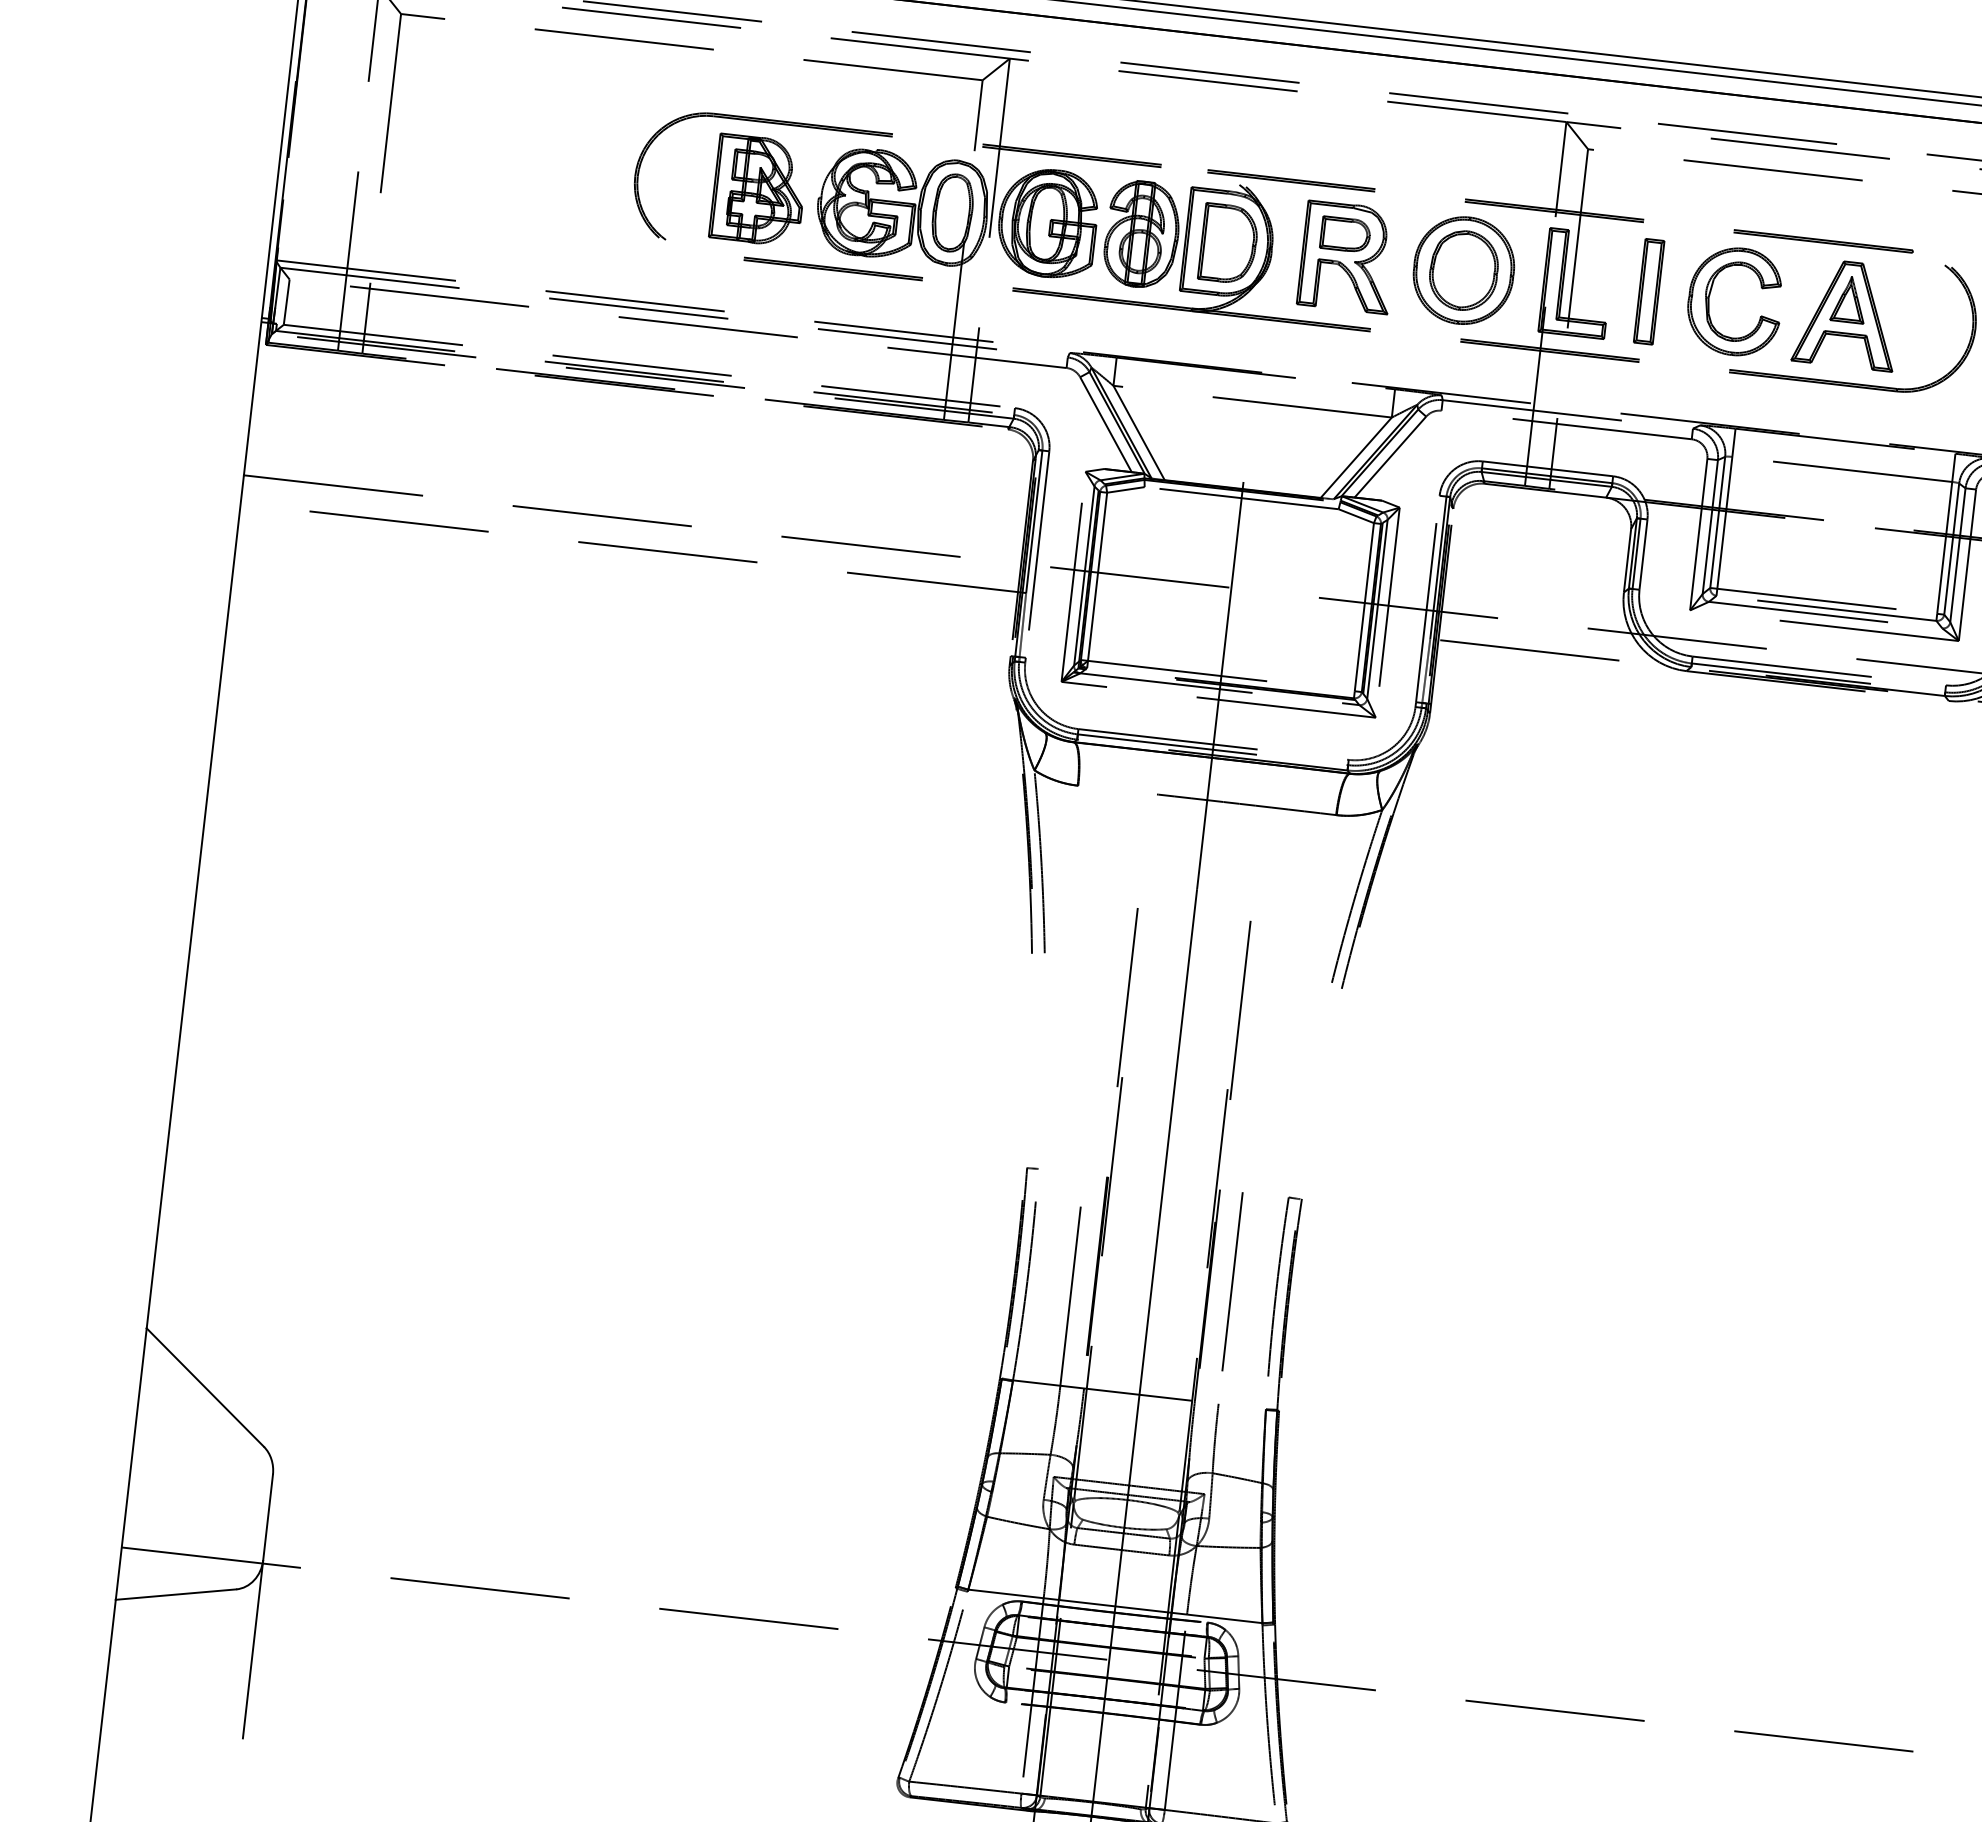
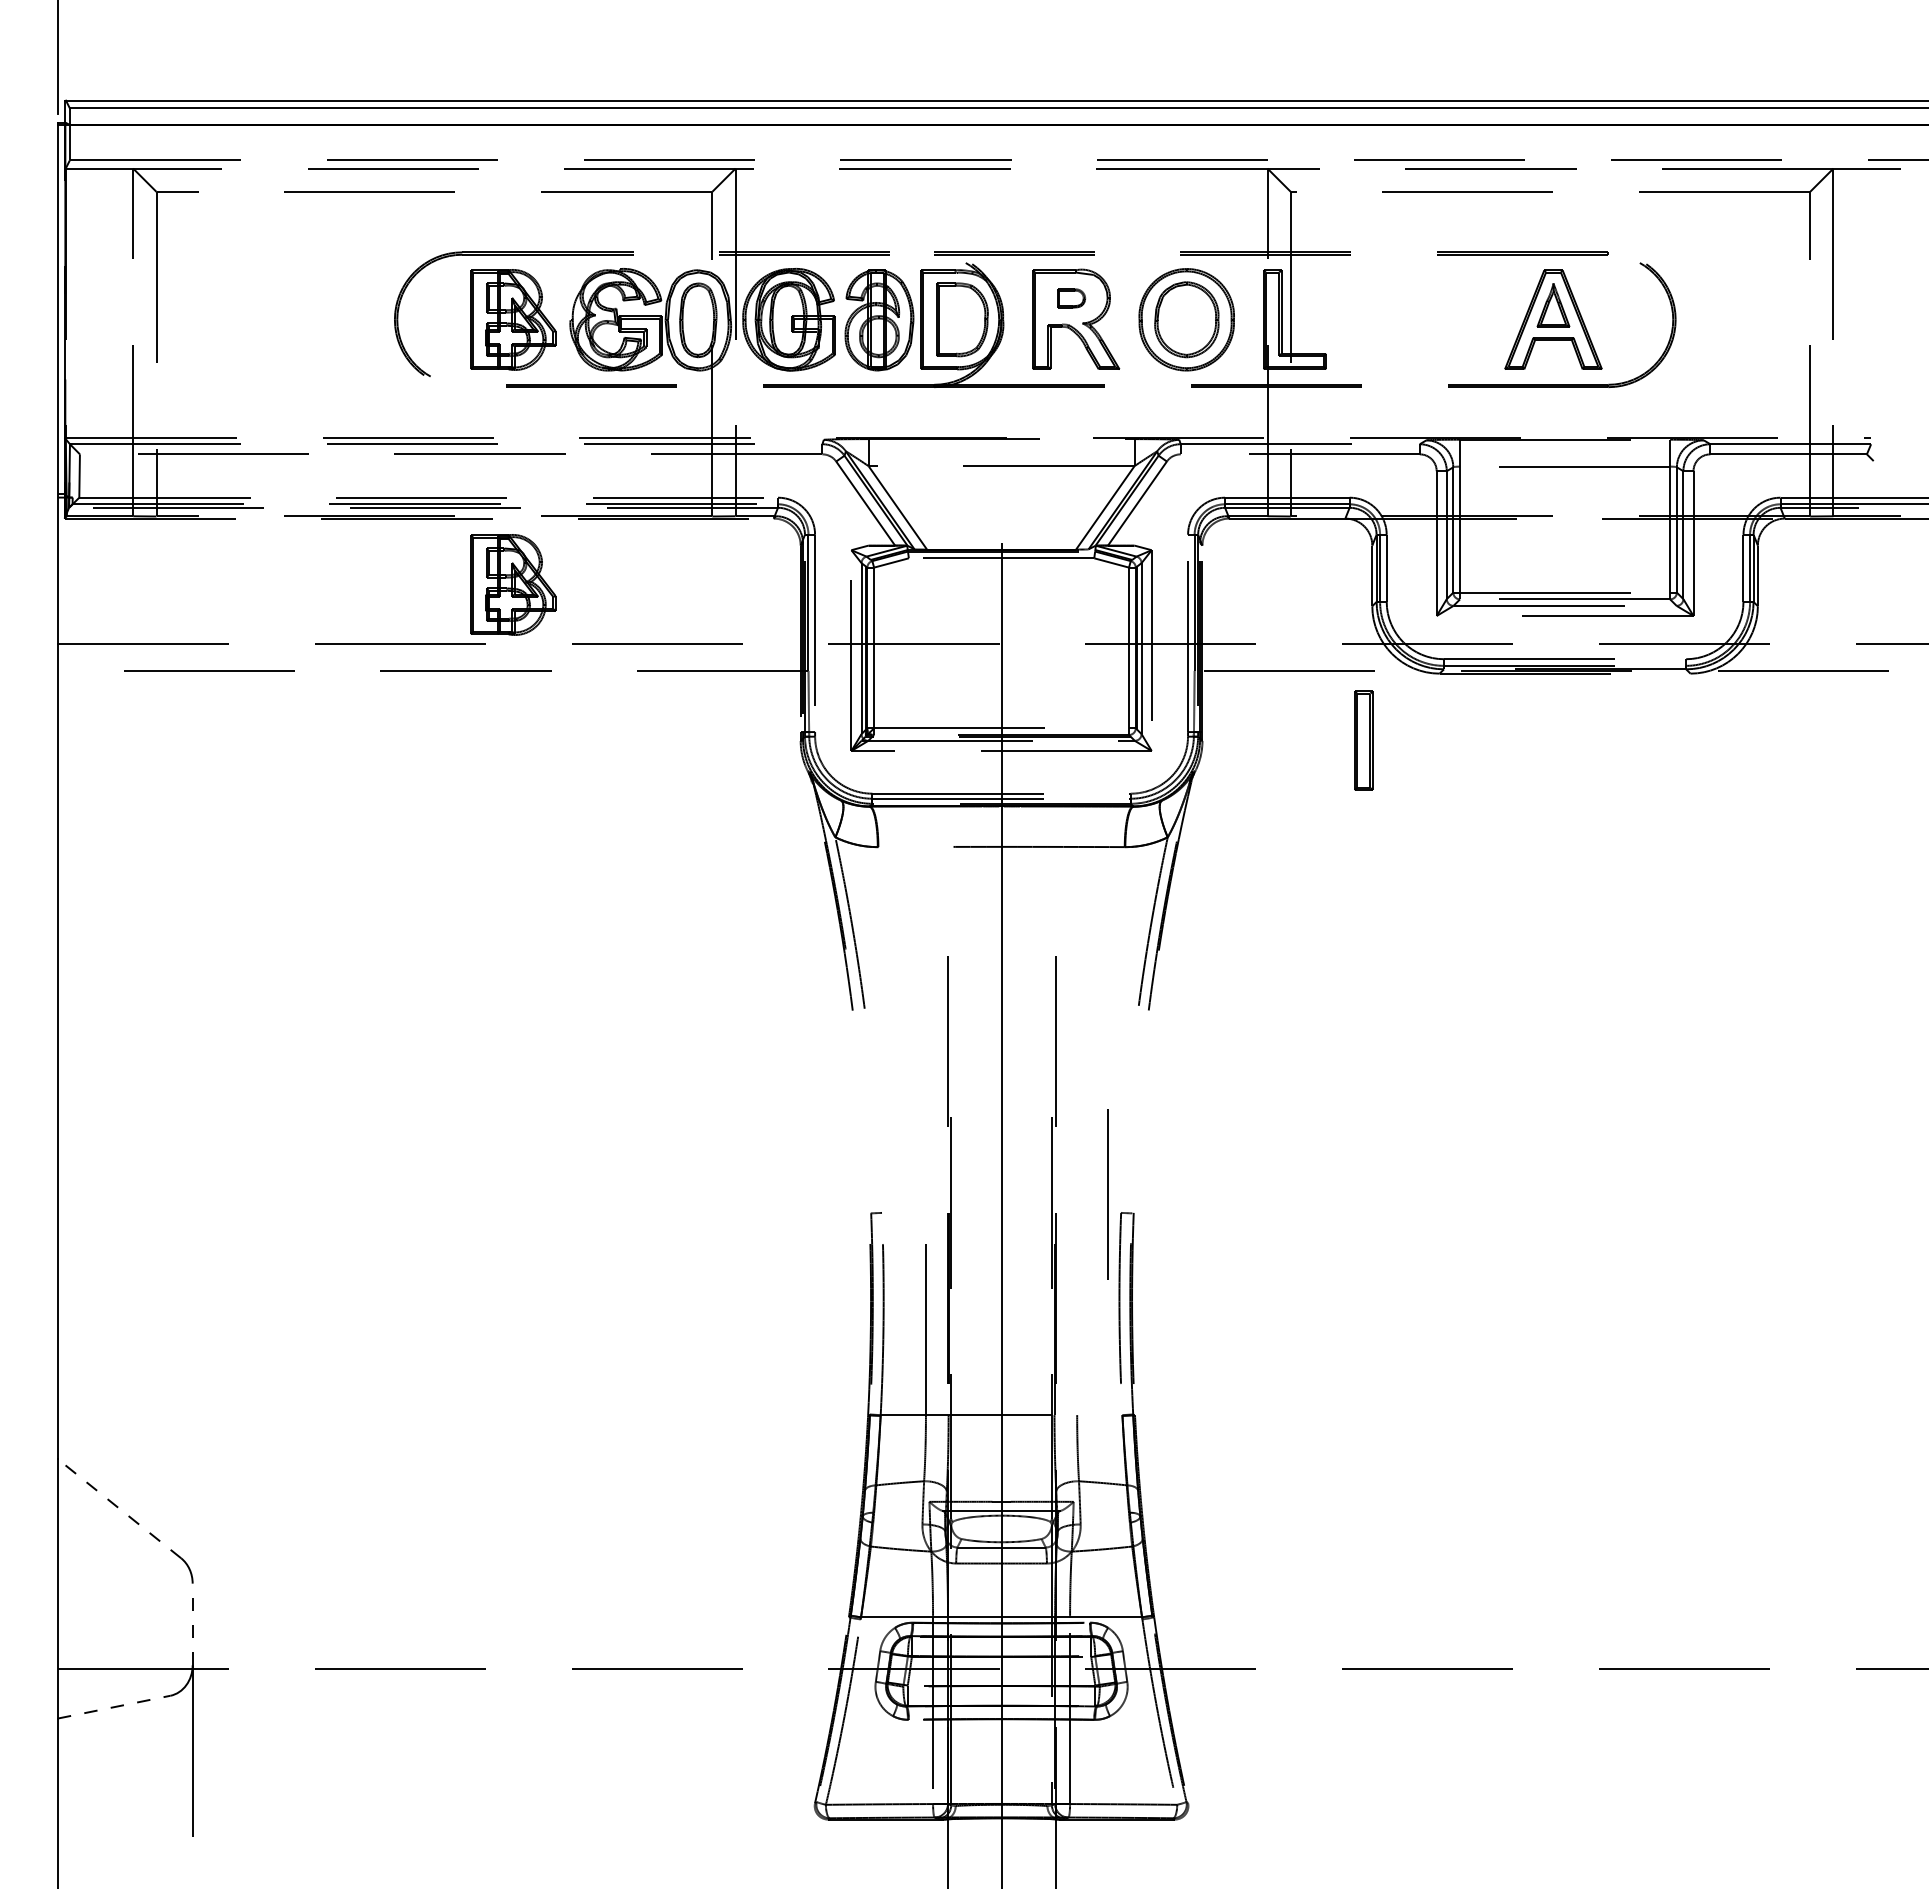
part: (1345, 234) -> (1071, 298), size x0.6
part: (1648, 291) -> (1363, 740), moved
part: (1711, 293) -> (1422, 314), removed
part: (727, 467) -> (513, 584), added
line: (1231, 1281) -> (1107, 1194), moved
line: (205, 1387) -> (119, 1508), solid -> dashed
line: (267, 1517) -> (192, 1624), solid -> dashed
line: (176, 1594) -> (114, 1707), solid -> dashed

